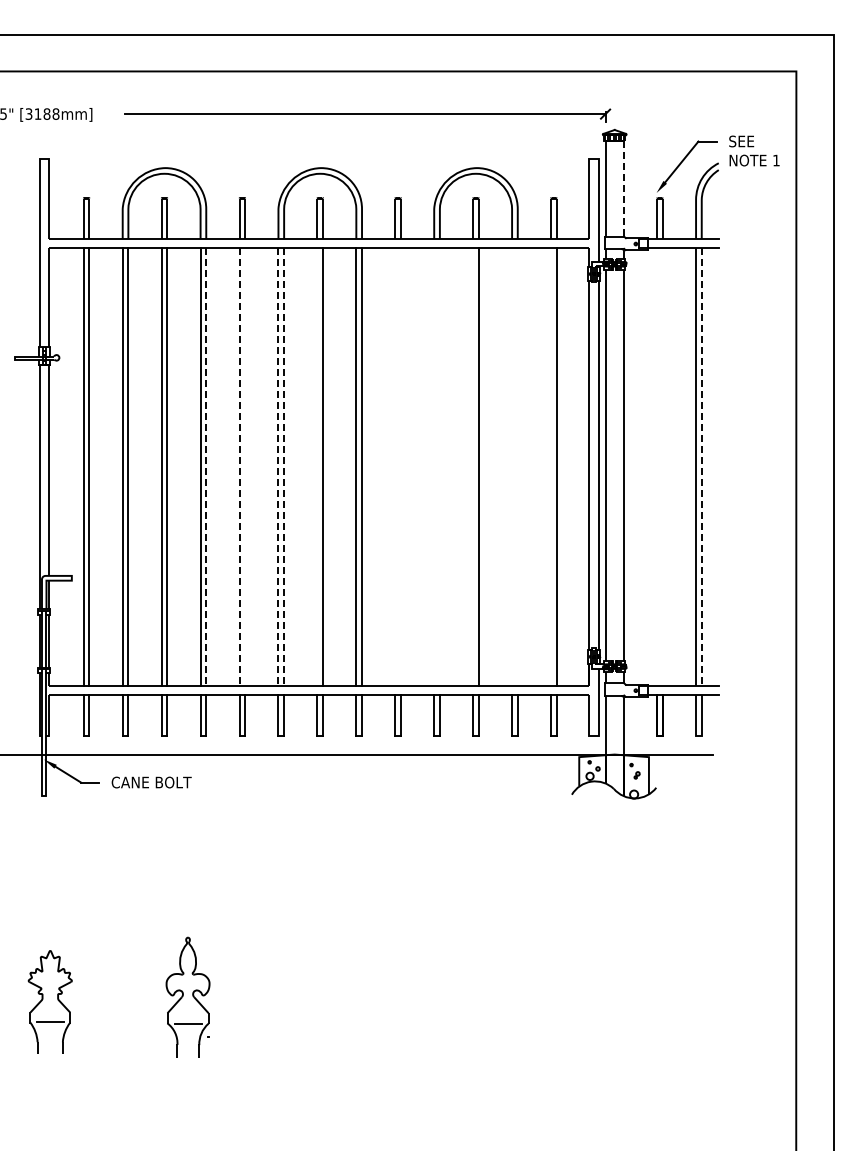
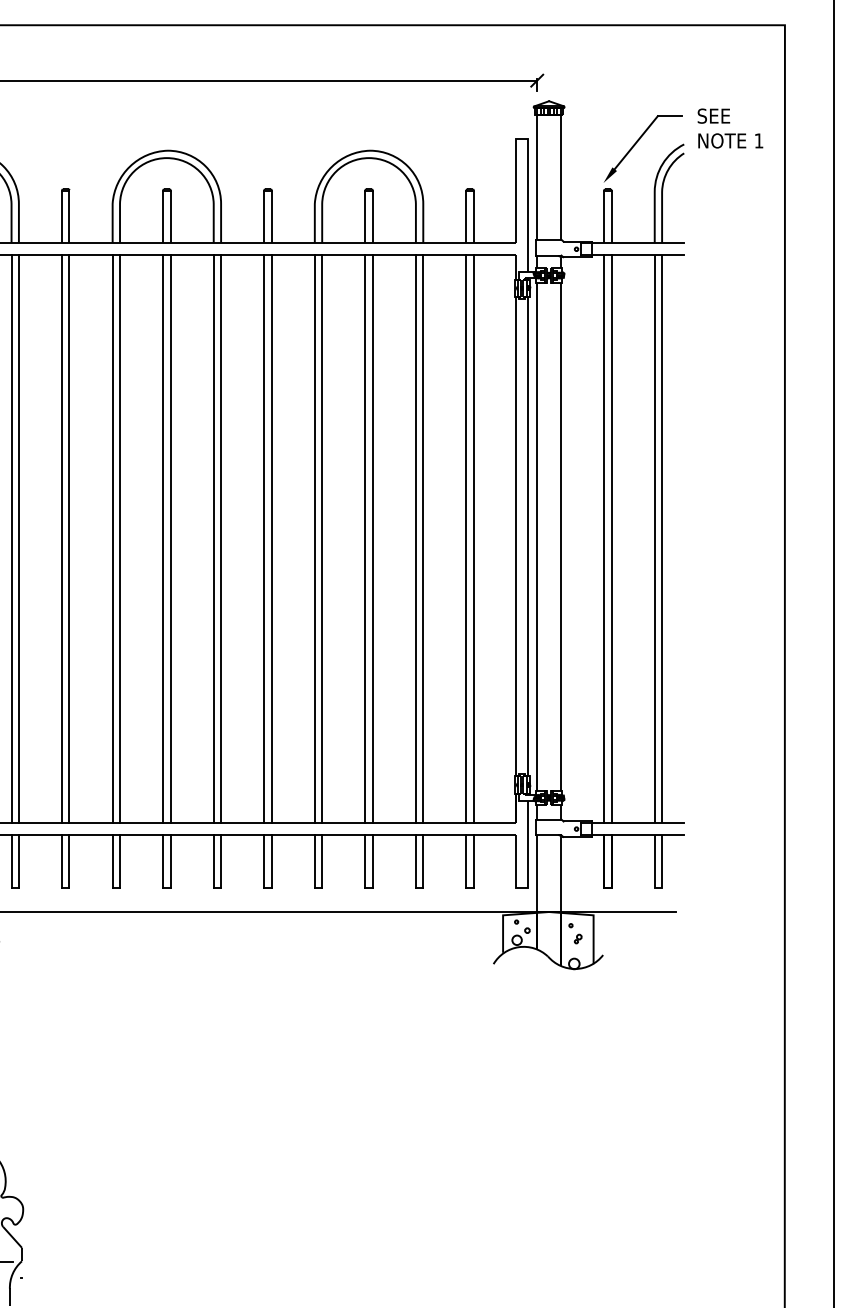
line: (623, 188) -> (560, 177), dashed -> solid
line: (245, 466) -> (69, 538), added
line: (317, 466) -> (163, 538), added
line: (395, 466) -> (264, 538), added
line: (400, 466) -> (271, 538), added
line: (434, 466) -> (315, 538), added
line: (439, 466) -> (321, 538), added
line: (473, 466) -> (365, 538), added
line: (512, 466) -> (416, 538), added
line: (517, 466) -> (422, 538), added
line: (551, 466) -> (467, 538), added
line: (657, 466) -> (604, 538), added
line: (662, 466) -> (611, 538), added
line: (206, 467) -> (19, 539), dashed -> solid
line: (239, 467) -> (62, 539), dashed -> solid
line: (278, 467) -> (112, 539), dashed -> solid
line: (284, 467) -> (120, 539), dashed -> solid
line: (701, 467) -> (661, 539), dashed -> solid

